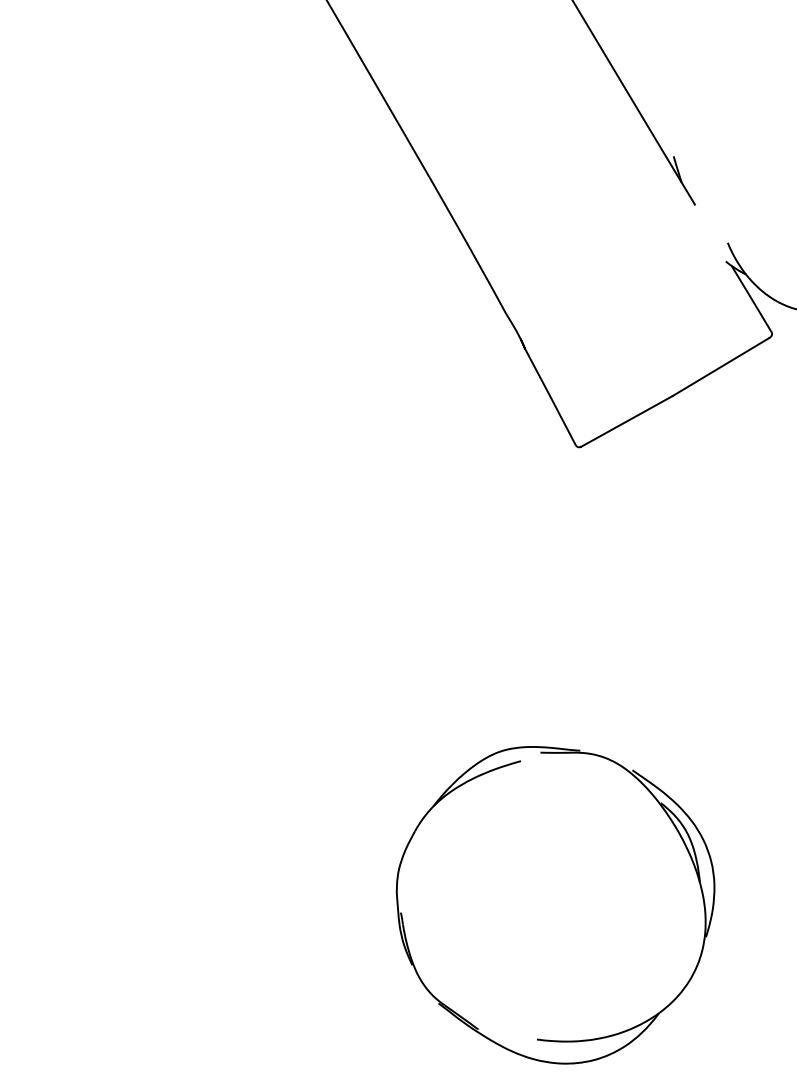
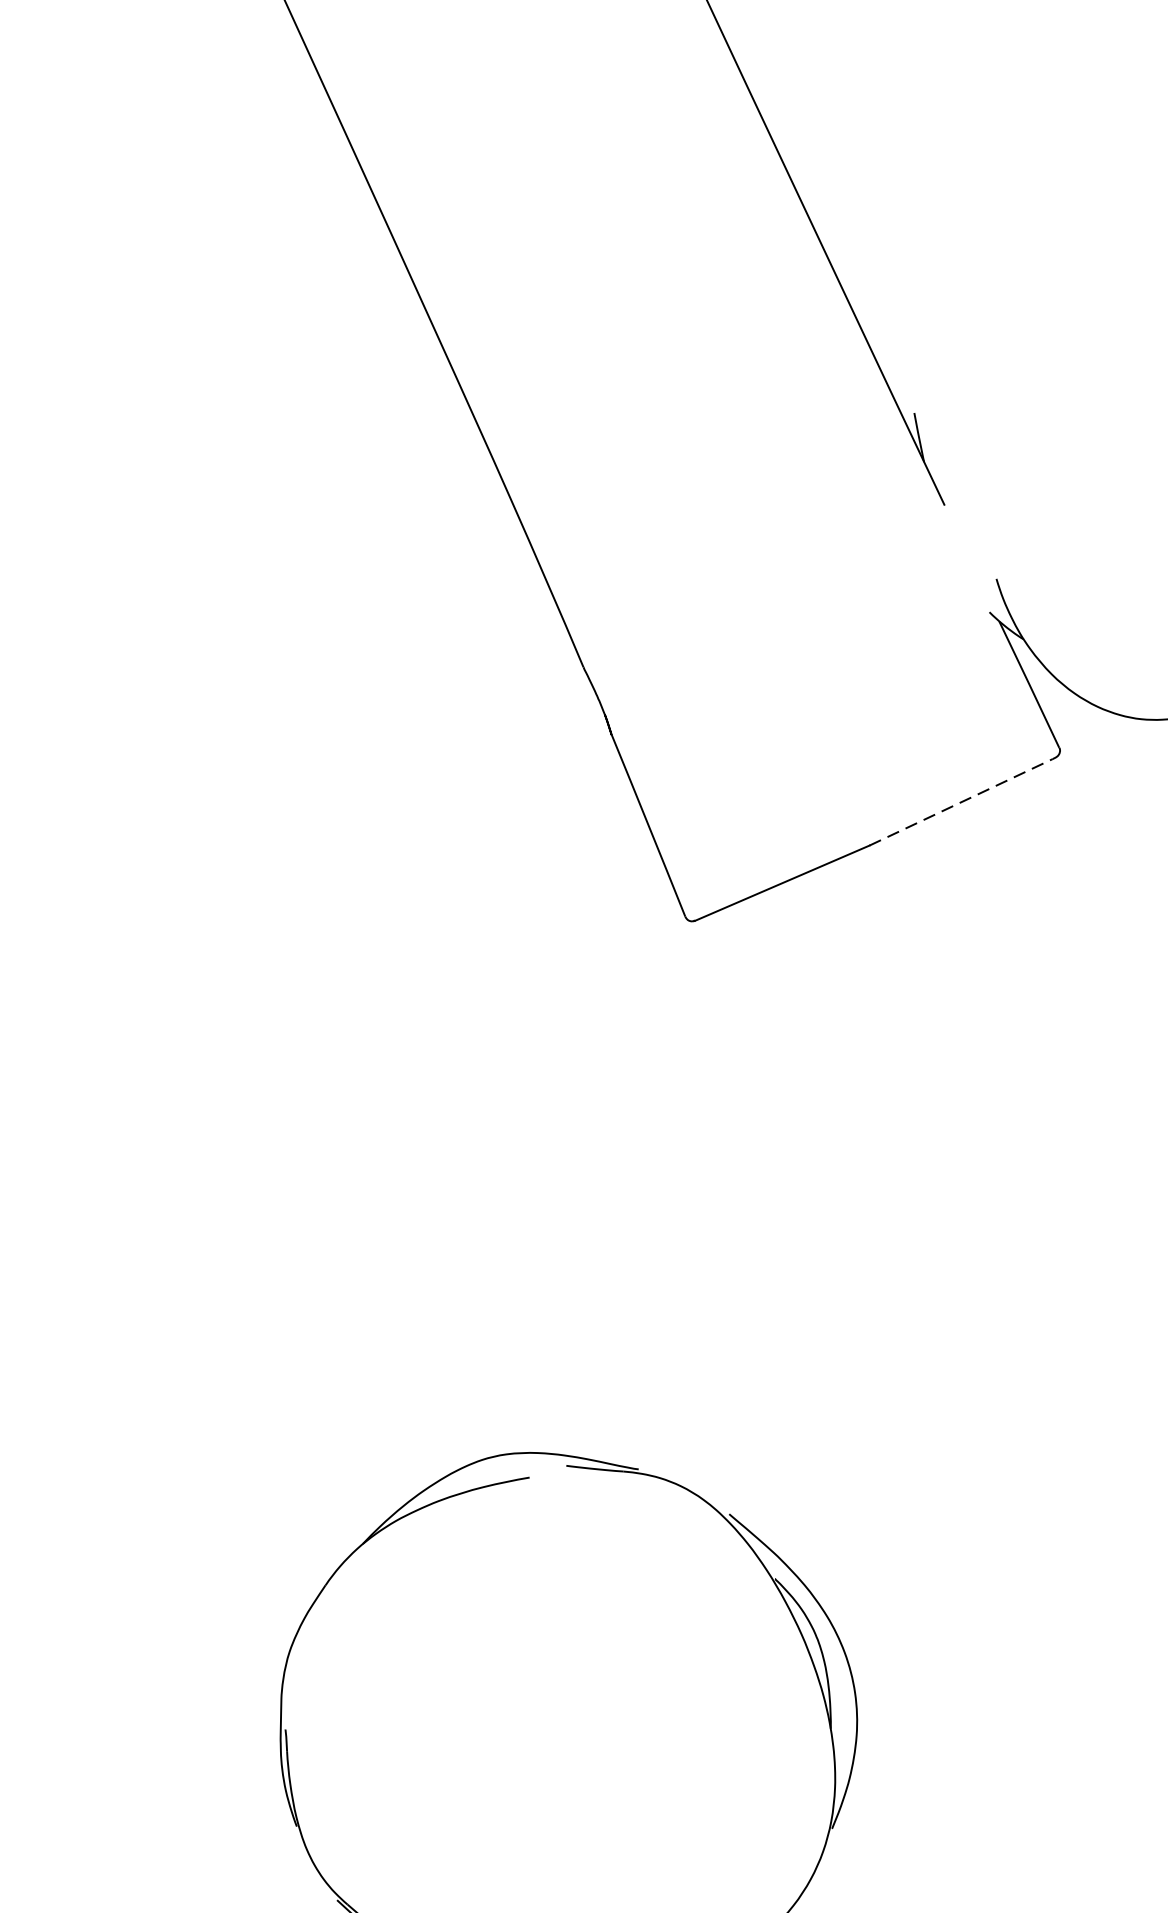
line: (720, 367) -> (960, 802), solid -> dashed

